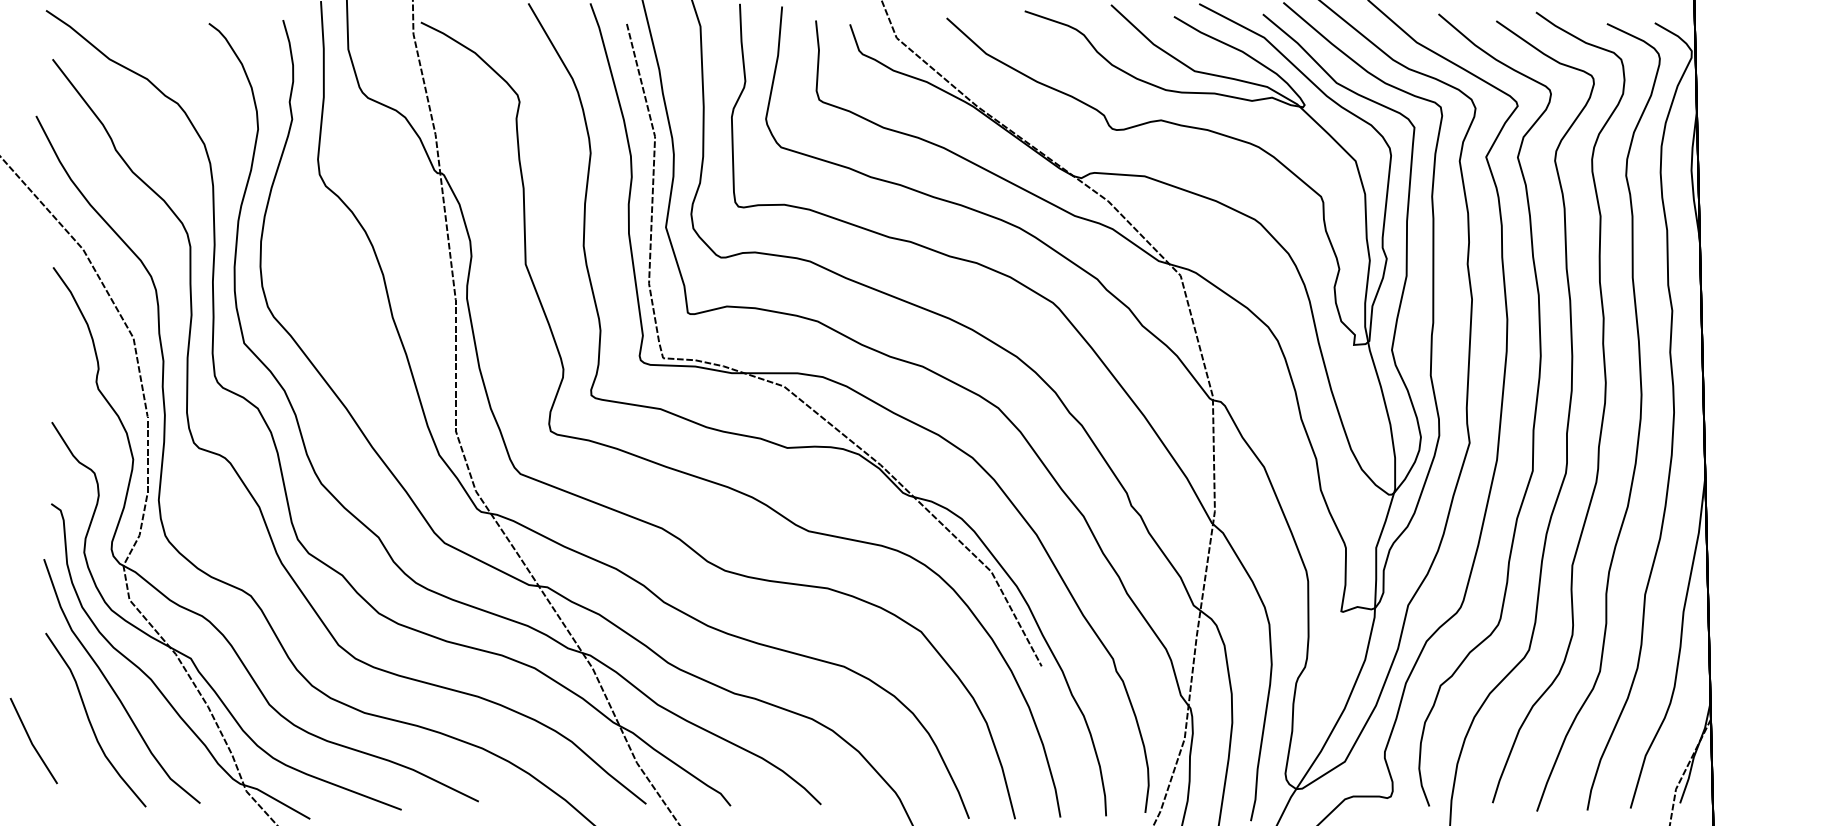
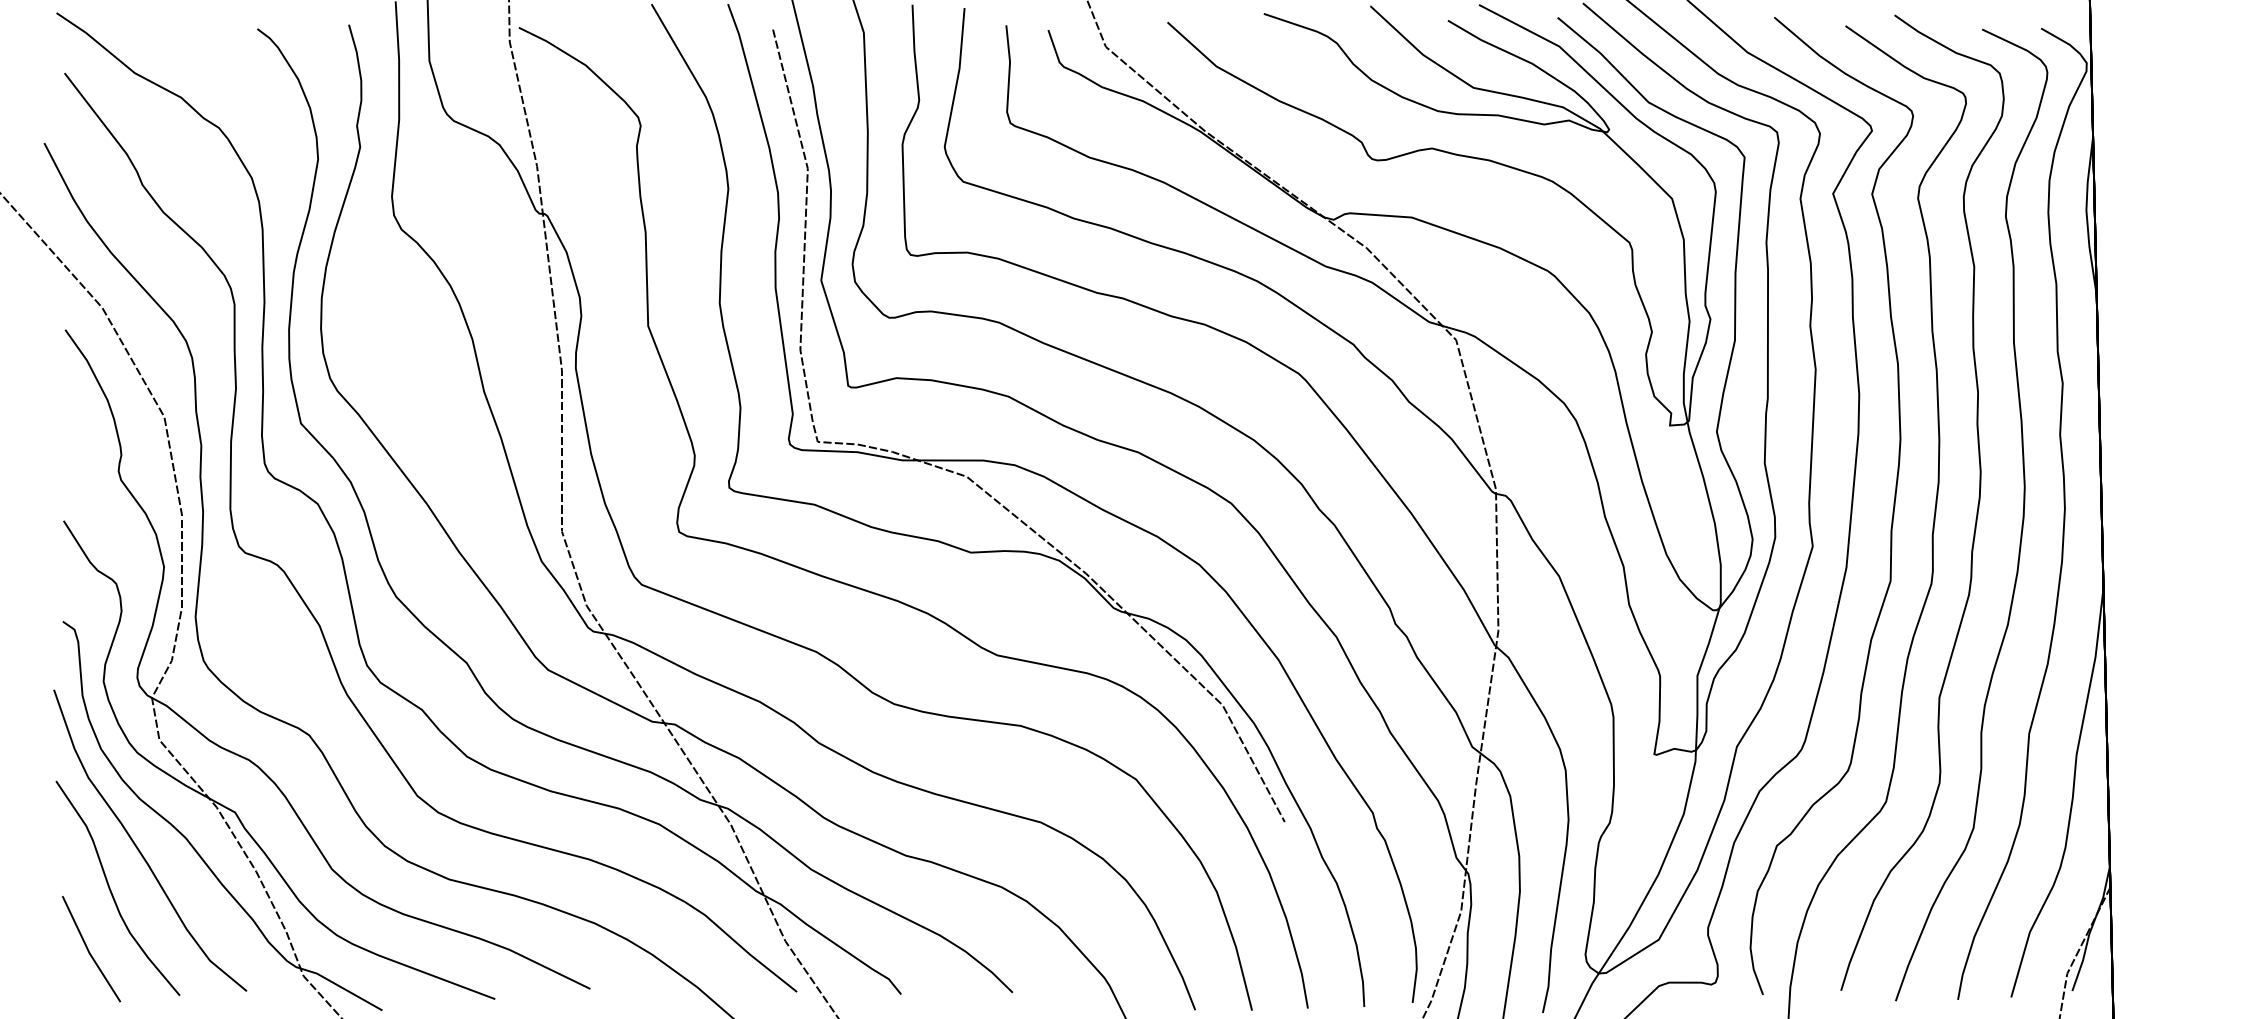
line: (32, 742) -> (89, 950), moved

